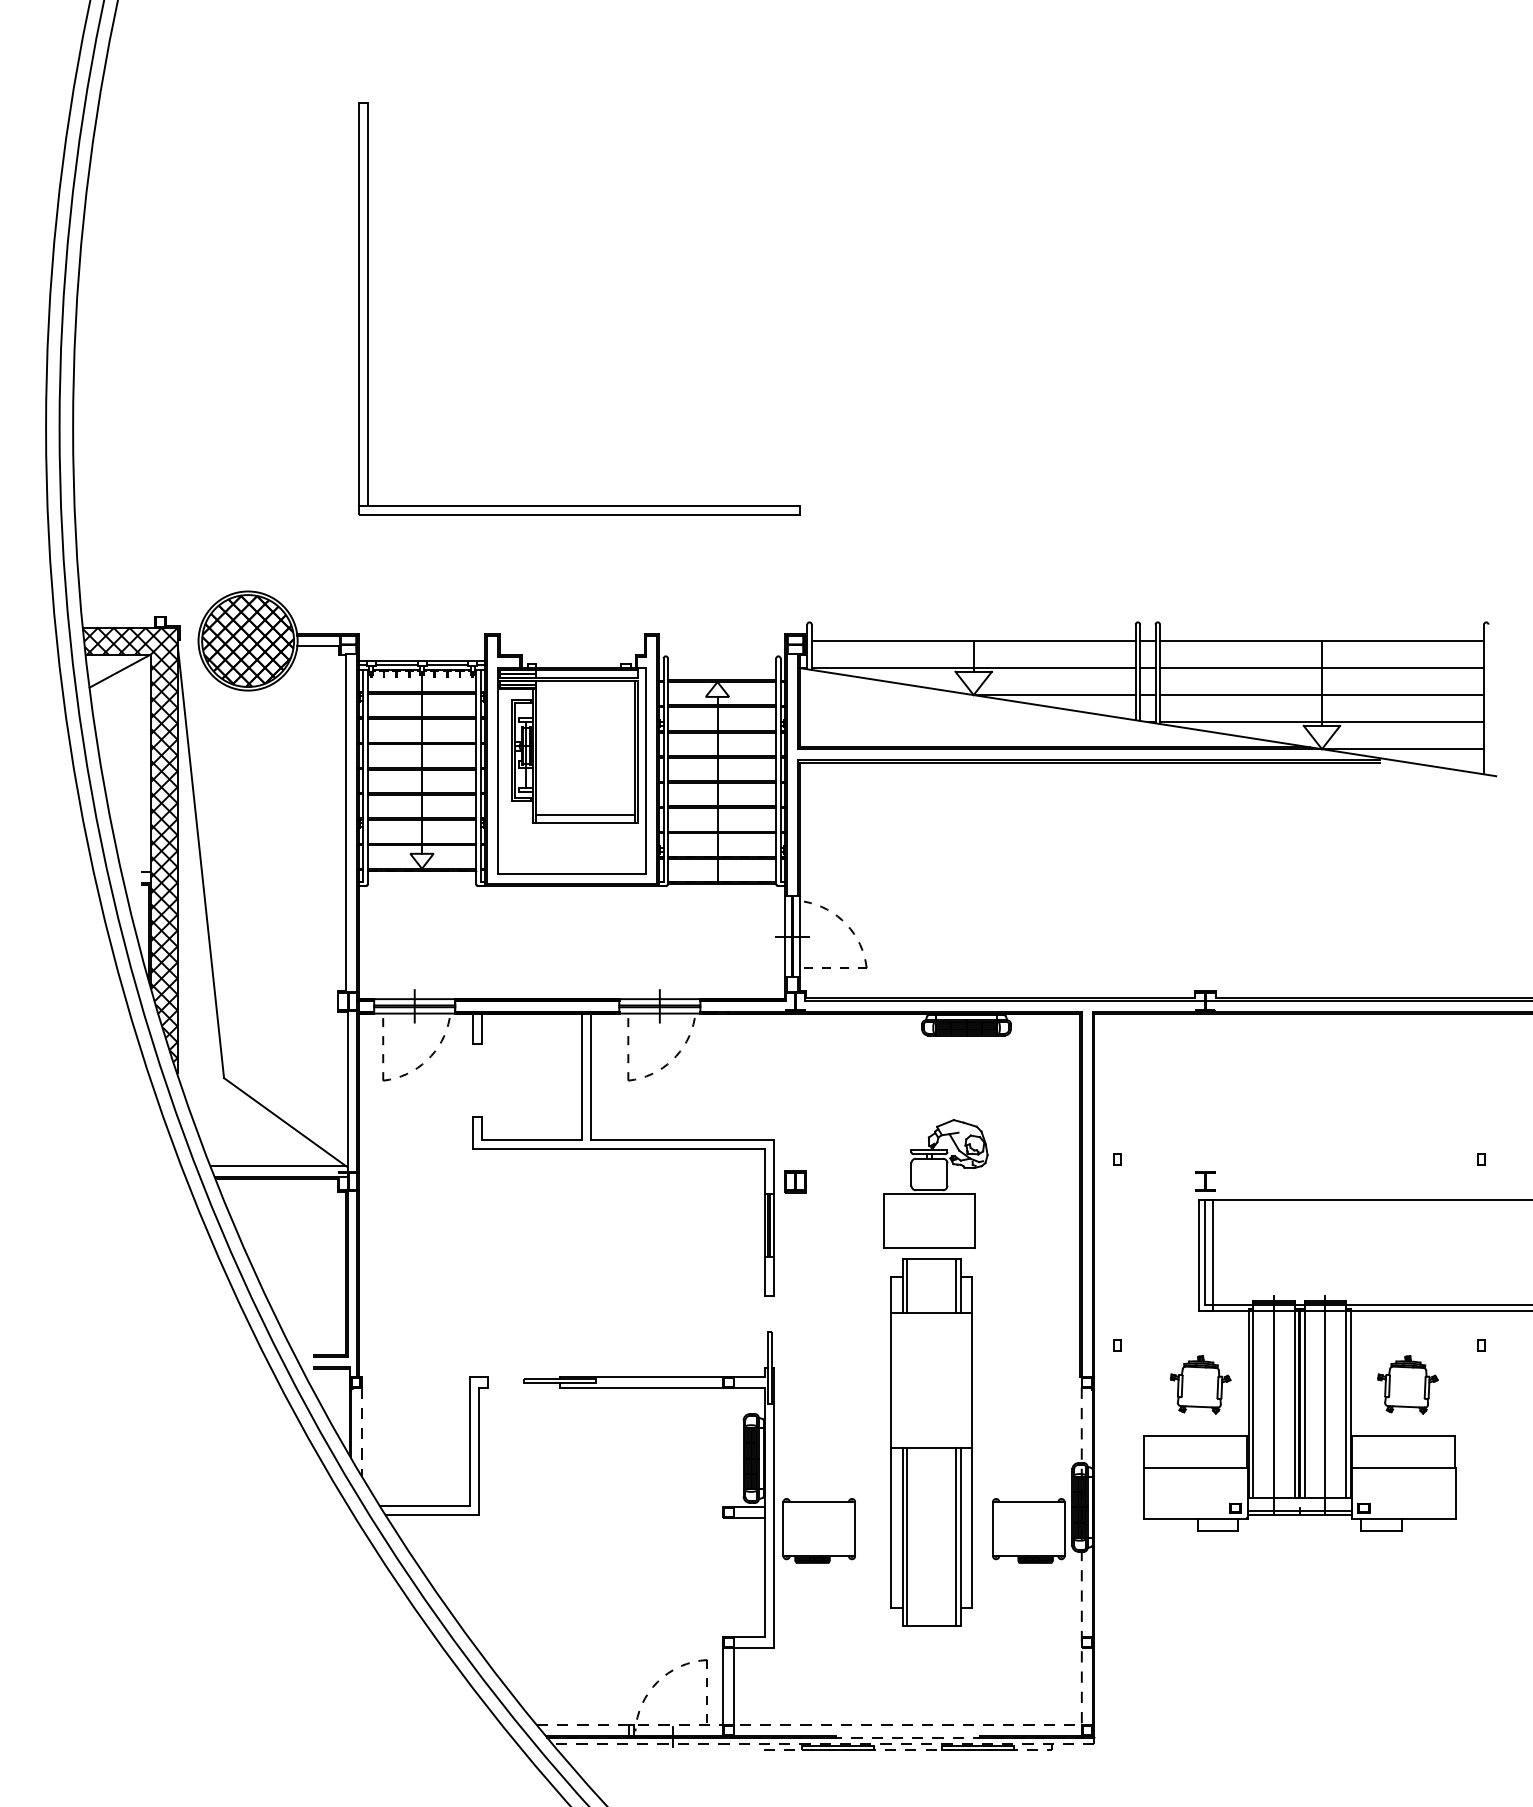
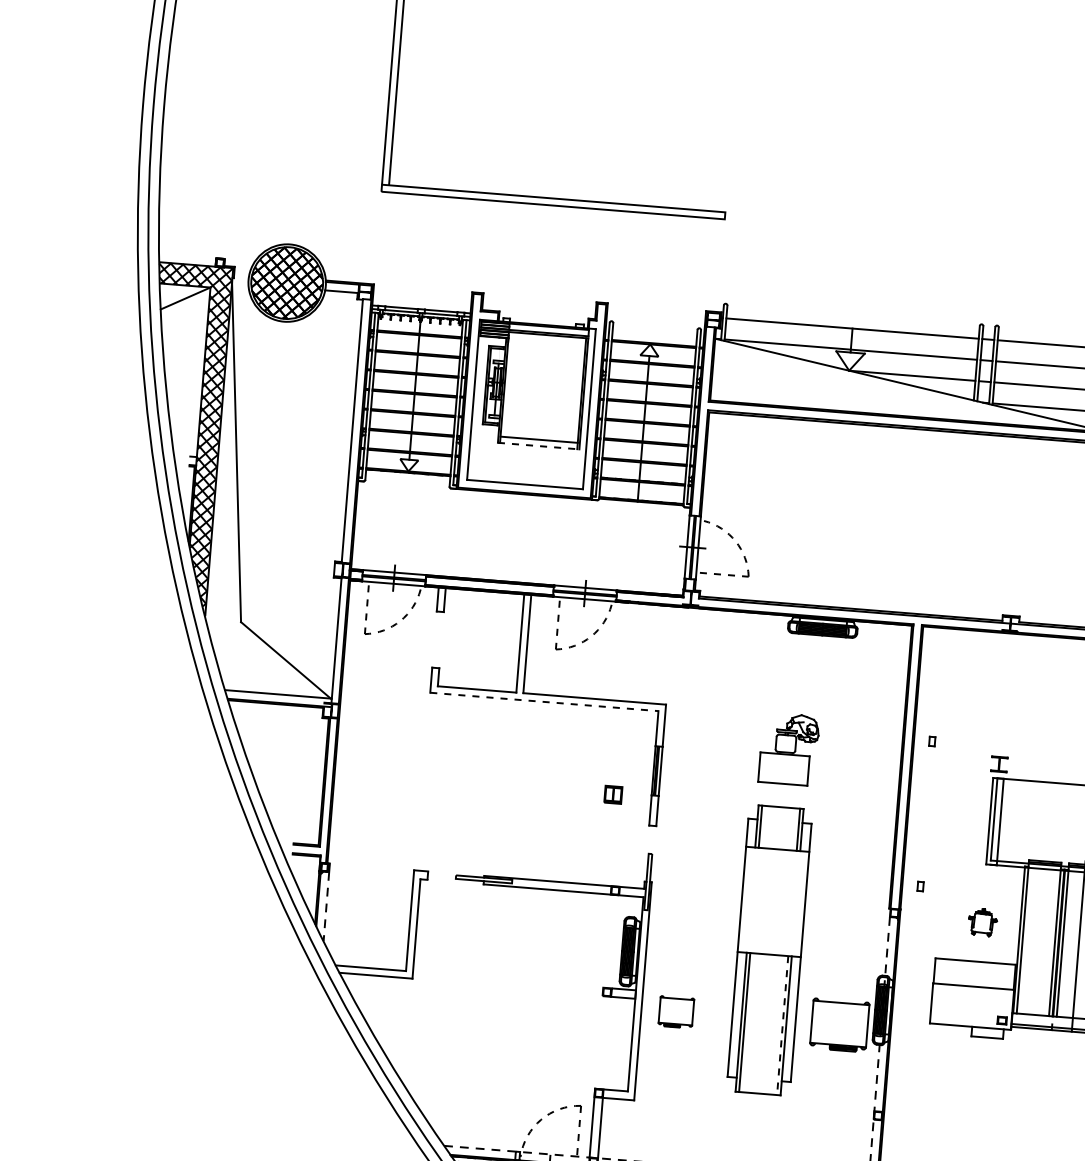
line: (586, 823) -> (539, 446), solid -> dashed
line: (619, 1148) -> (544, 701), solid -> dashed
part: (795, 1181) -> (613, 794), moved
part: (935, 1183) -> (788, 748), size x0.7
part: (1200, 1384) -> (982, 922), size x0.6
line: (1274, 1405) -> (1039, 943), removed
part: (818, 1530) -> (675, 1011), size x0.6
line: (956, 1537) -> (782, 1026), solid -> dashed

